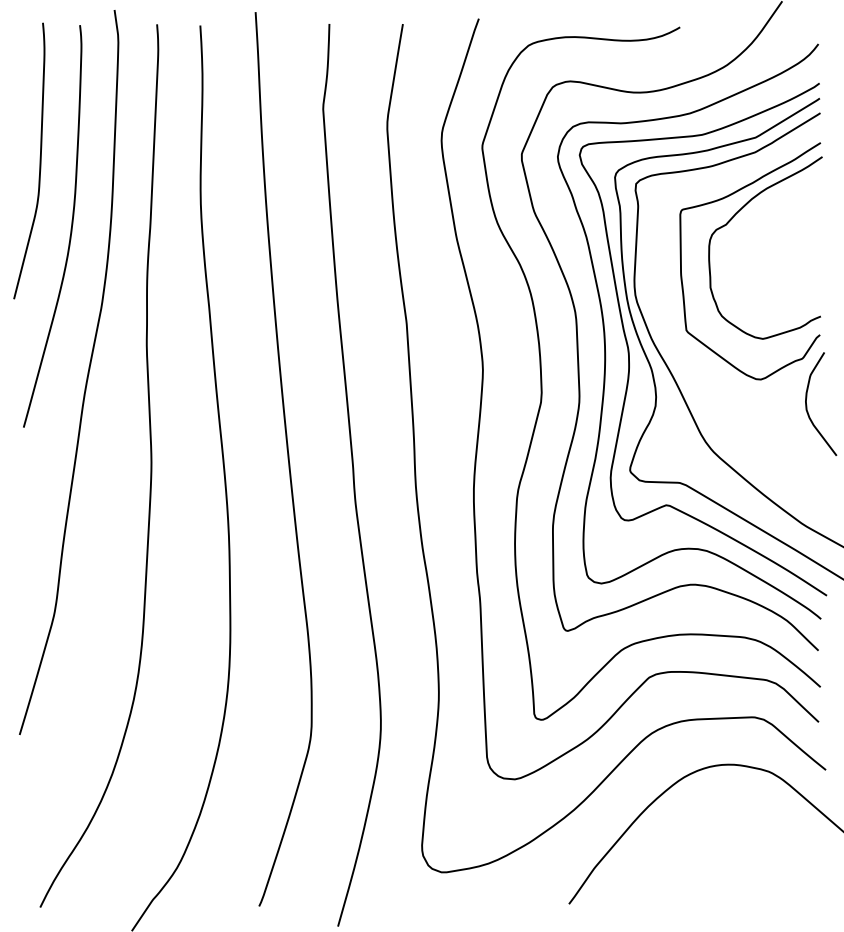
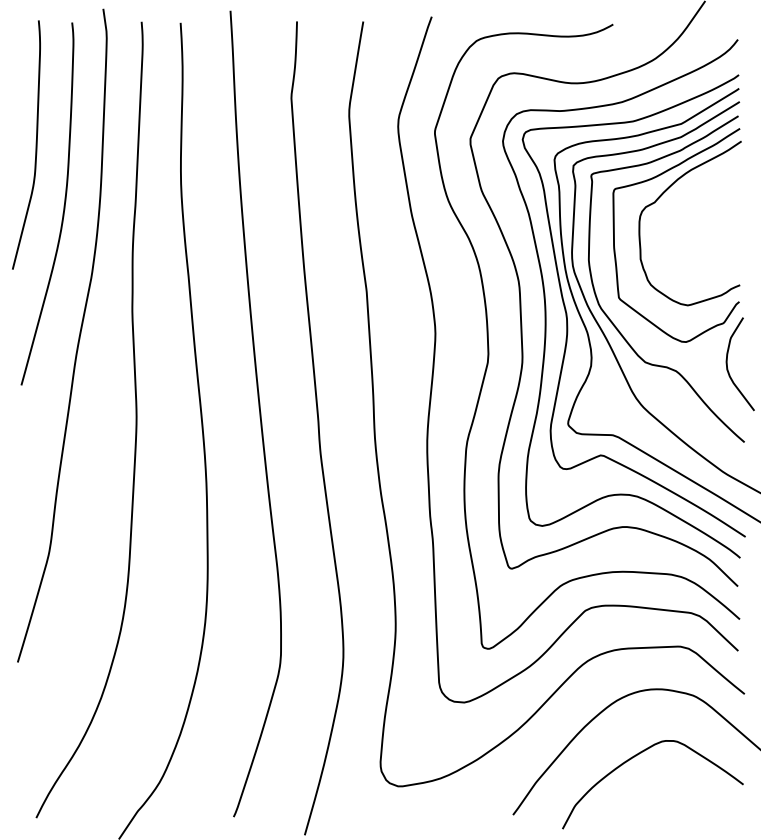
curve: (681, 359) -> (614, 323), added
curve: (705, 839) -> (636, 756), added

